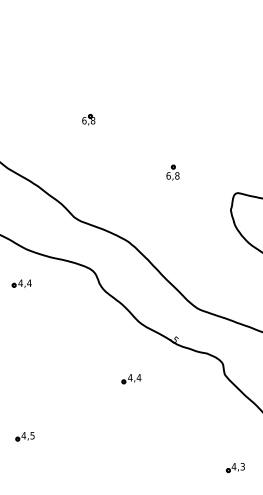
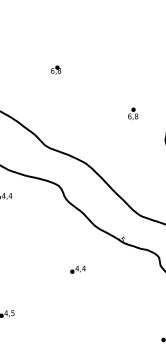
part: (172, 172) -> (132, 113), moved
part: (131, 379) -> (78, 269), moved

